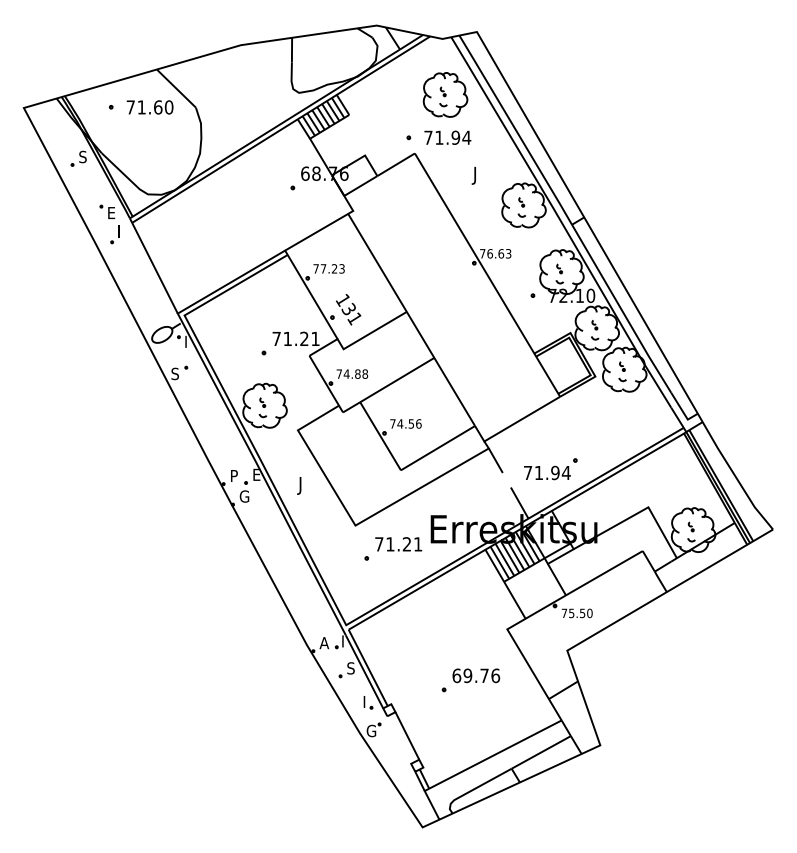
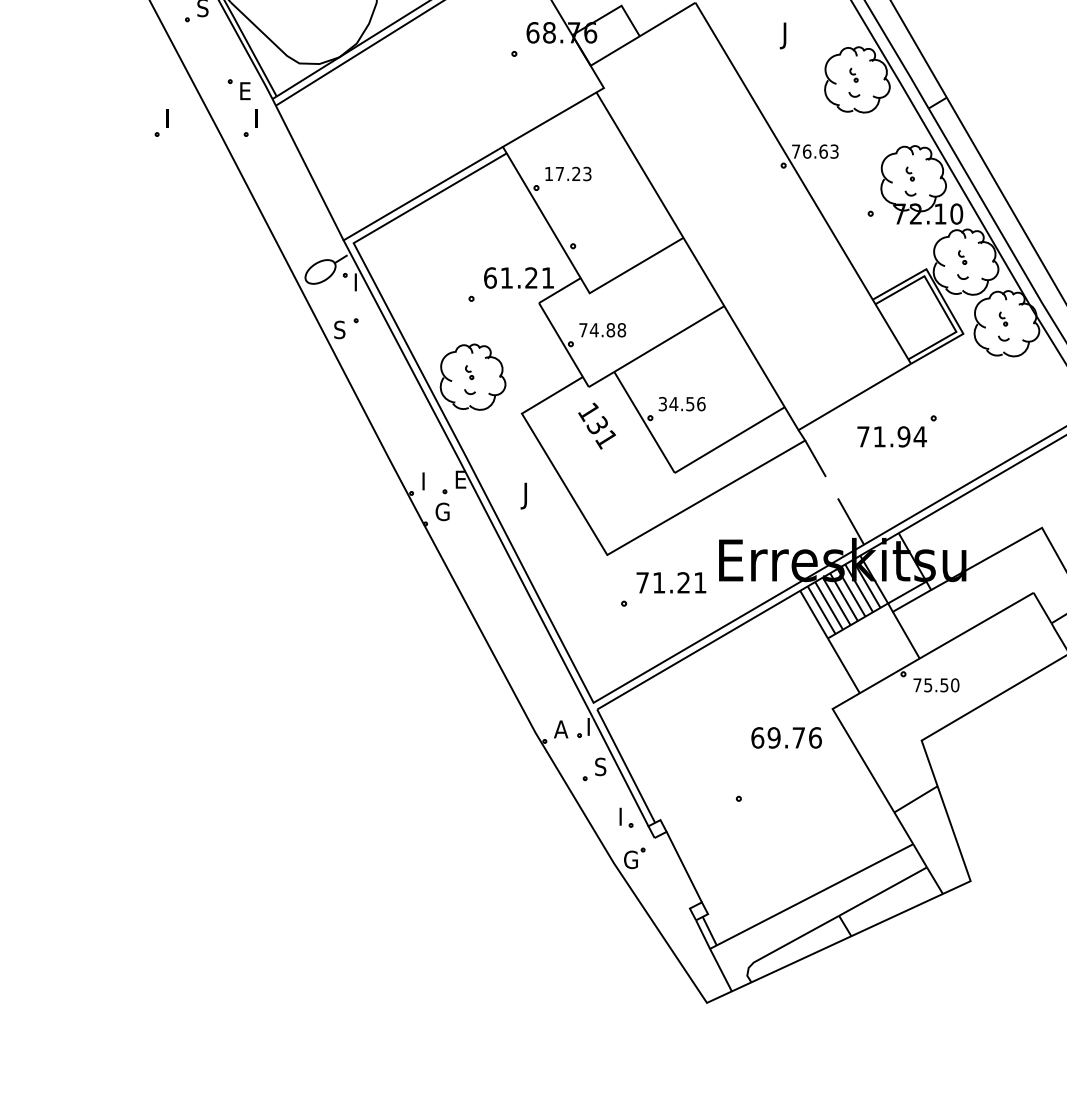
part: (54, 234) -> (160, 122), added
text: (315, 268) -> (547, 173), 77.23 -> 17.23
text: (348, 309) -> (596, 425), moved
text: (276, 338) -> (490, 277), 71.21 -> 61.21
text: (392, 423) -> (662, 403), 74.56 -> 34.56
part: (550, 469) -> (896, 431), moved
text: (234, 473) -> (427, 477), P -> I
text: (476, 675) -> (786, 737), moved

